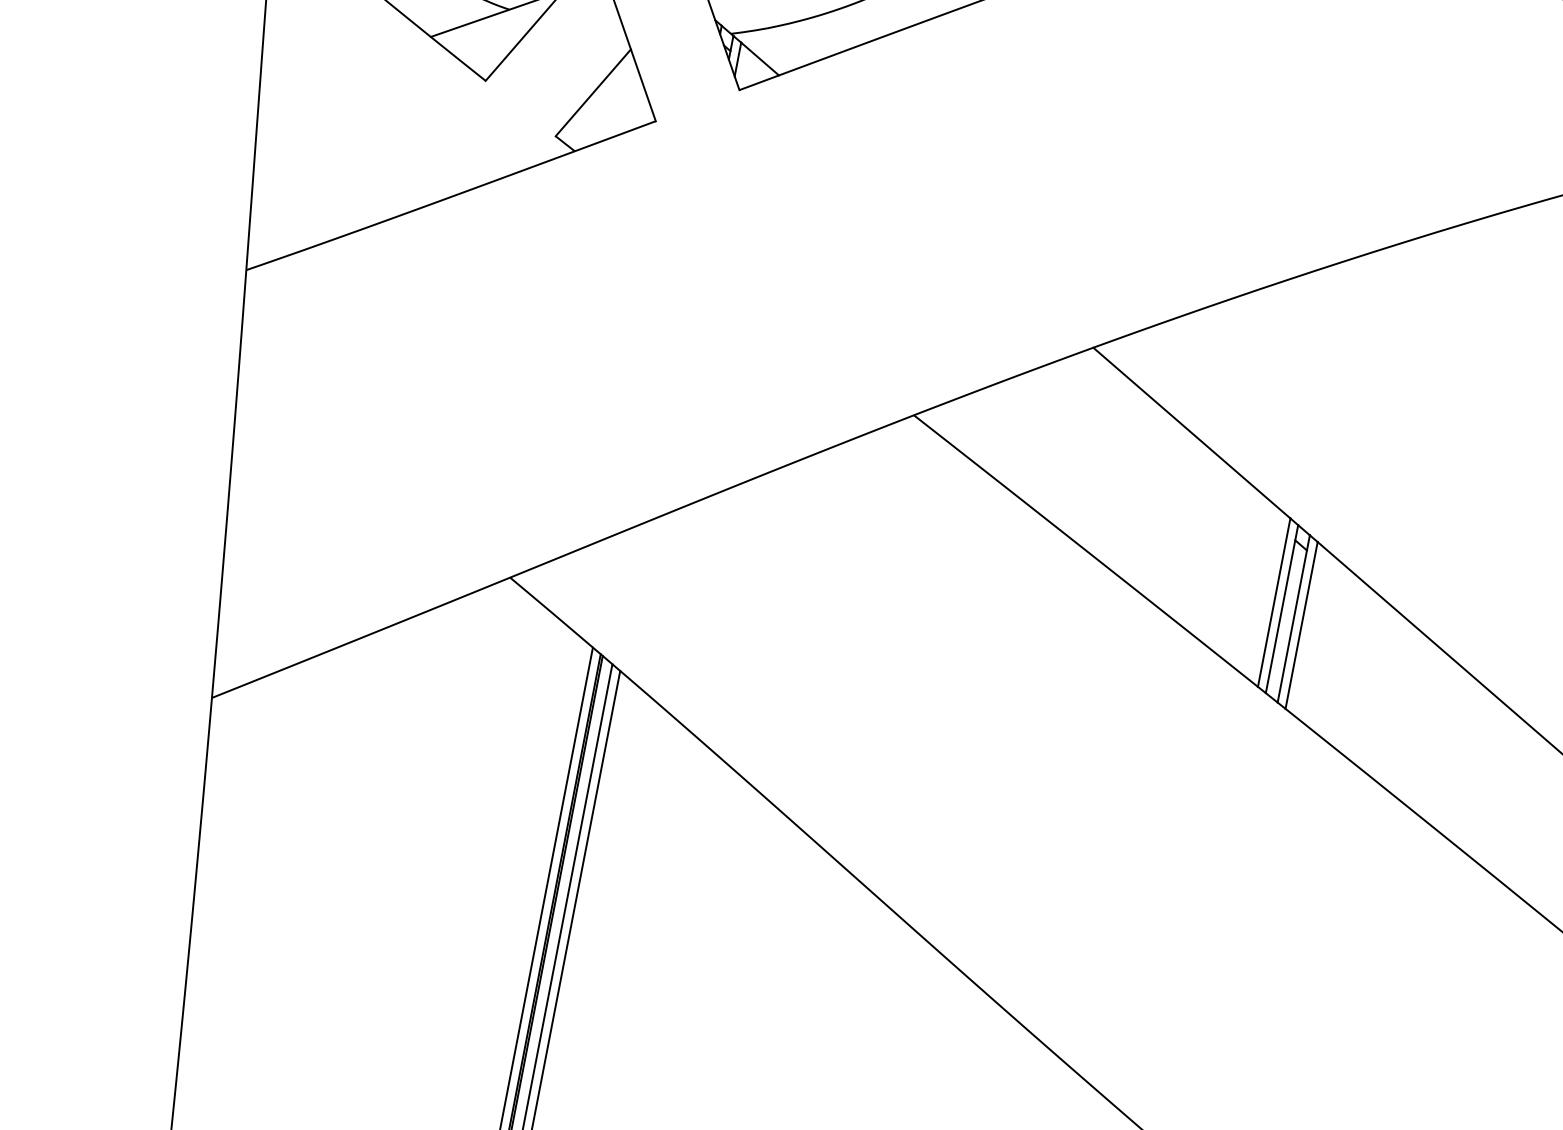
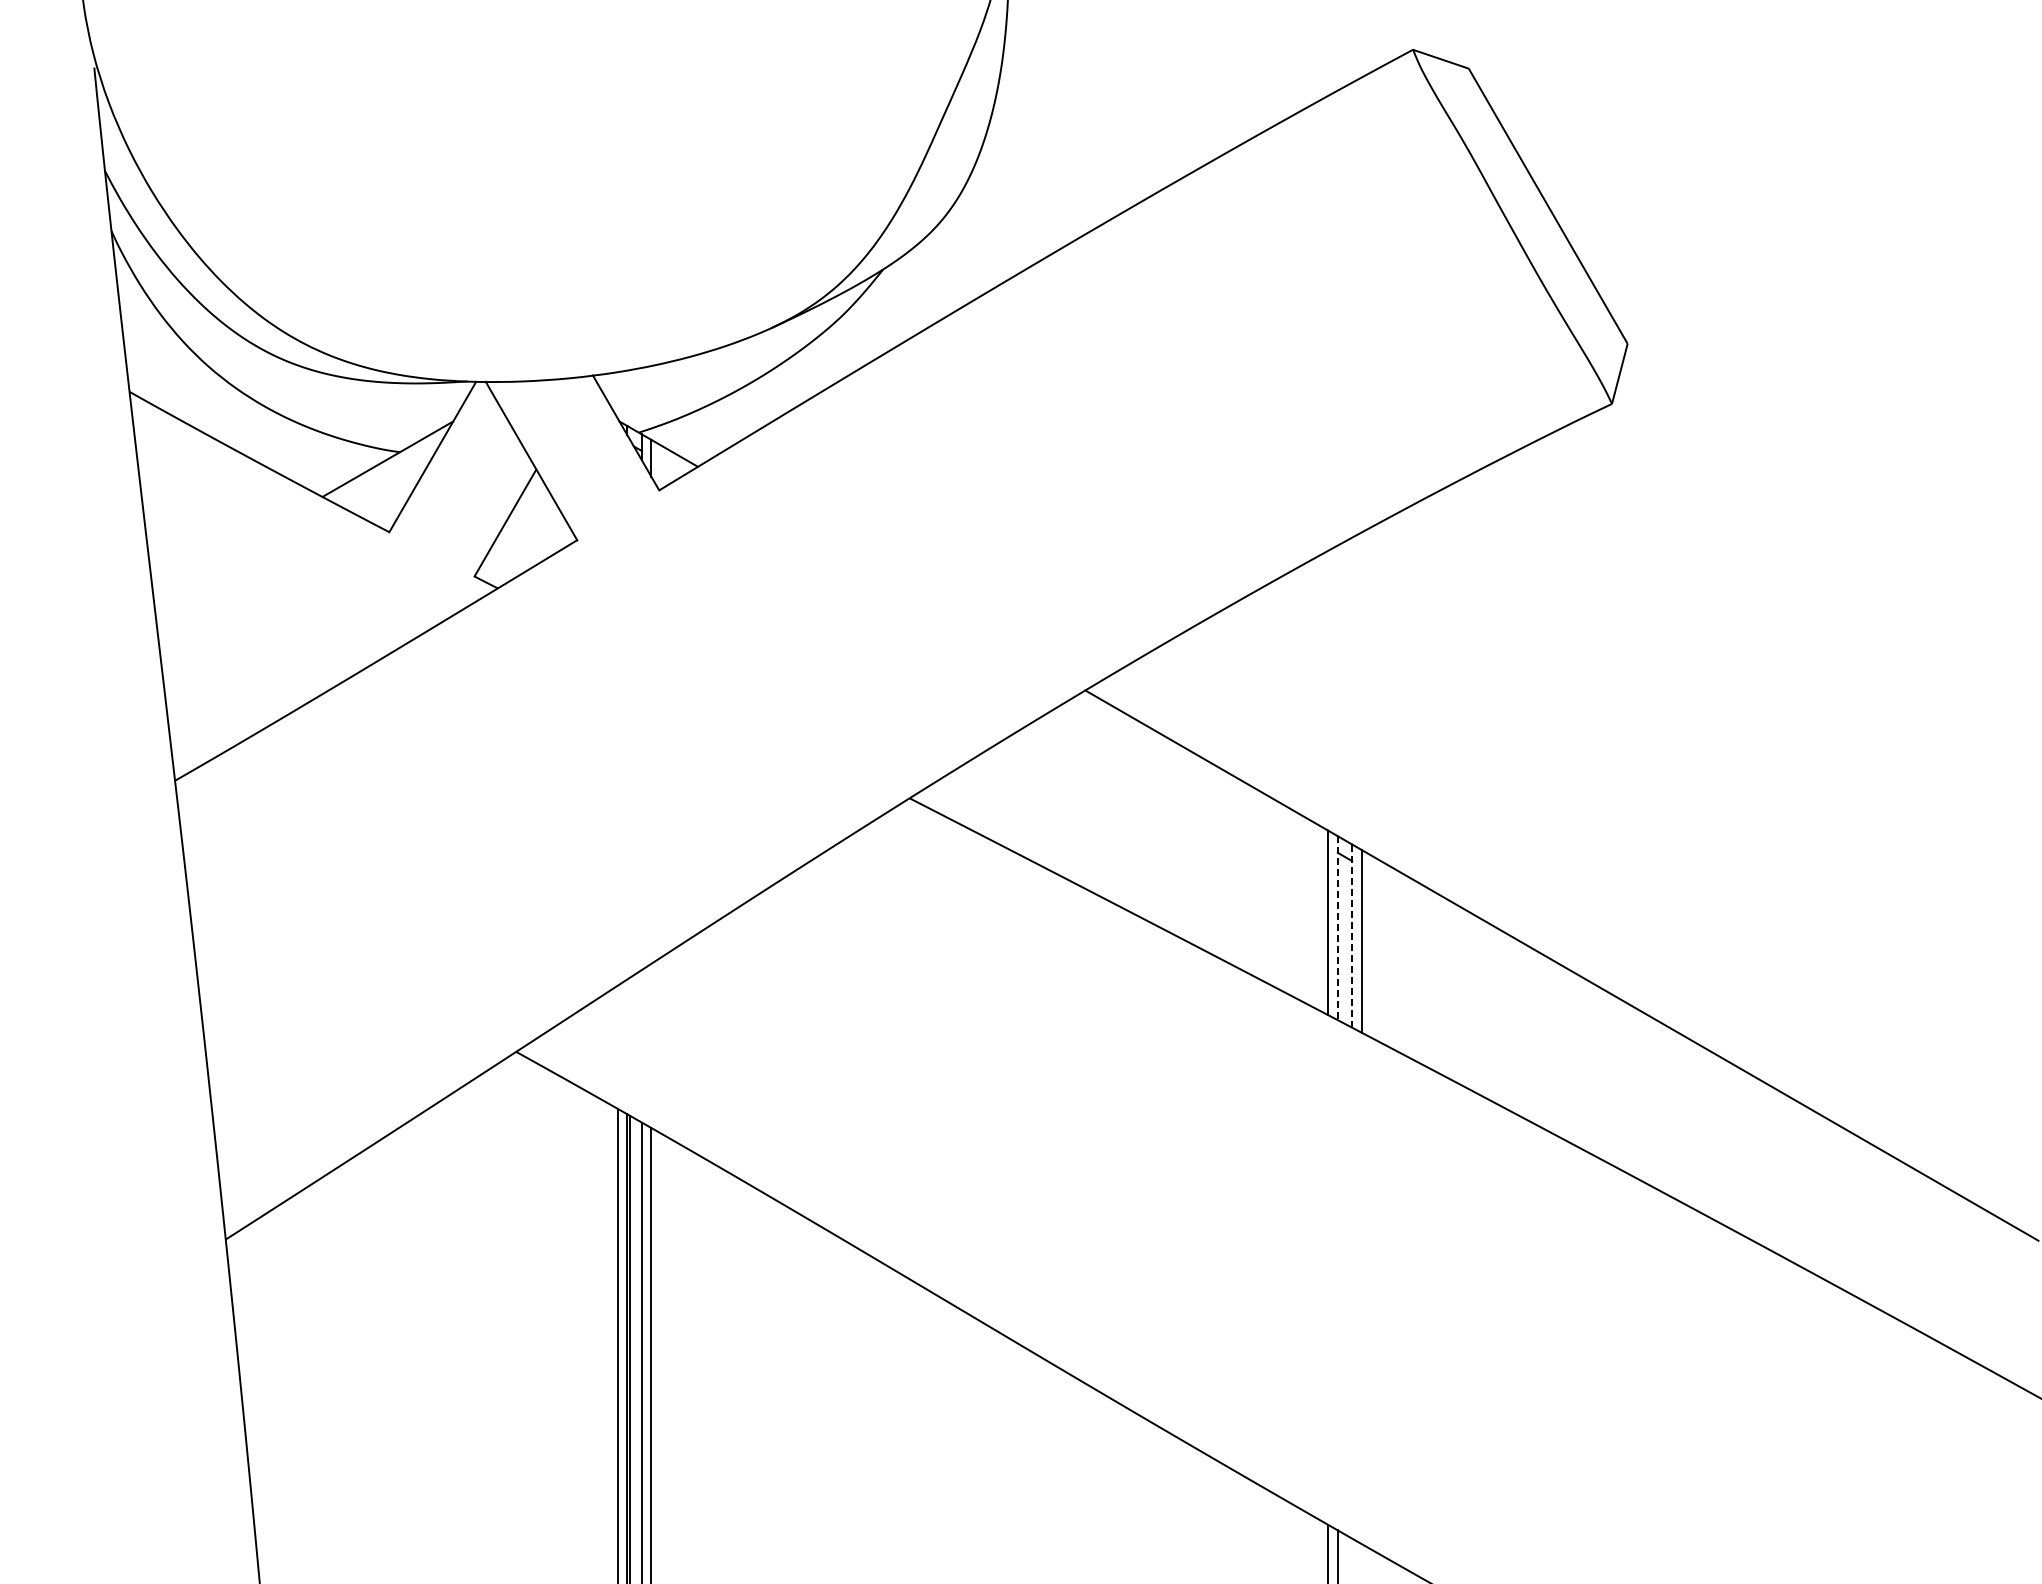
line: (1281, 609) -> (1337, 928), solid -> dashed
line: (1293, 619) -> (1352, 936), solid -> dashed

